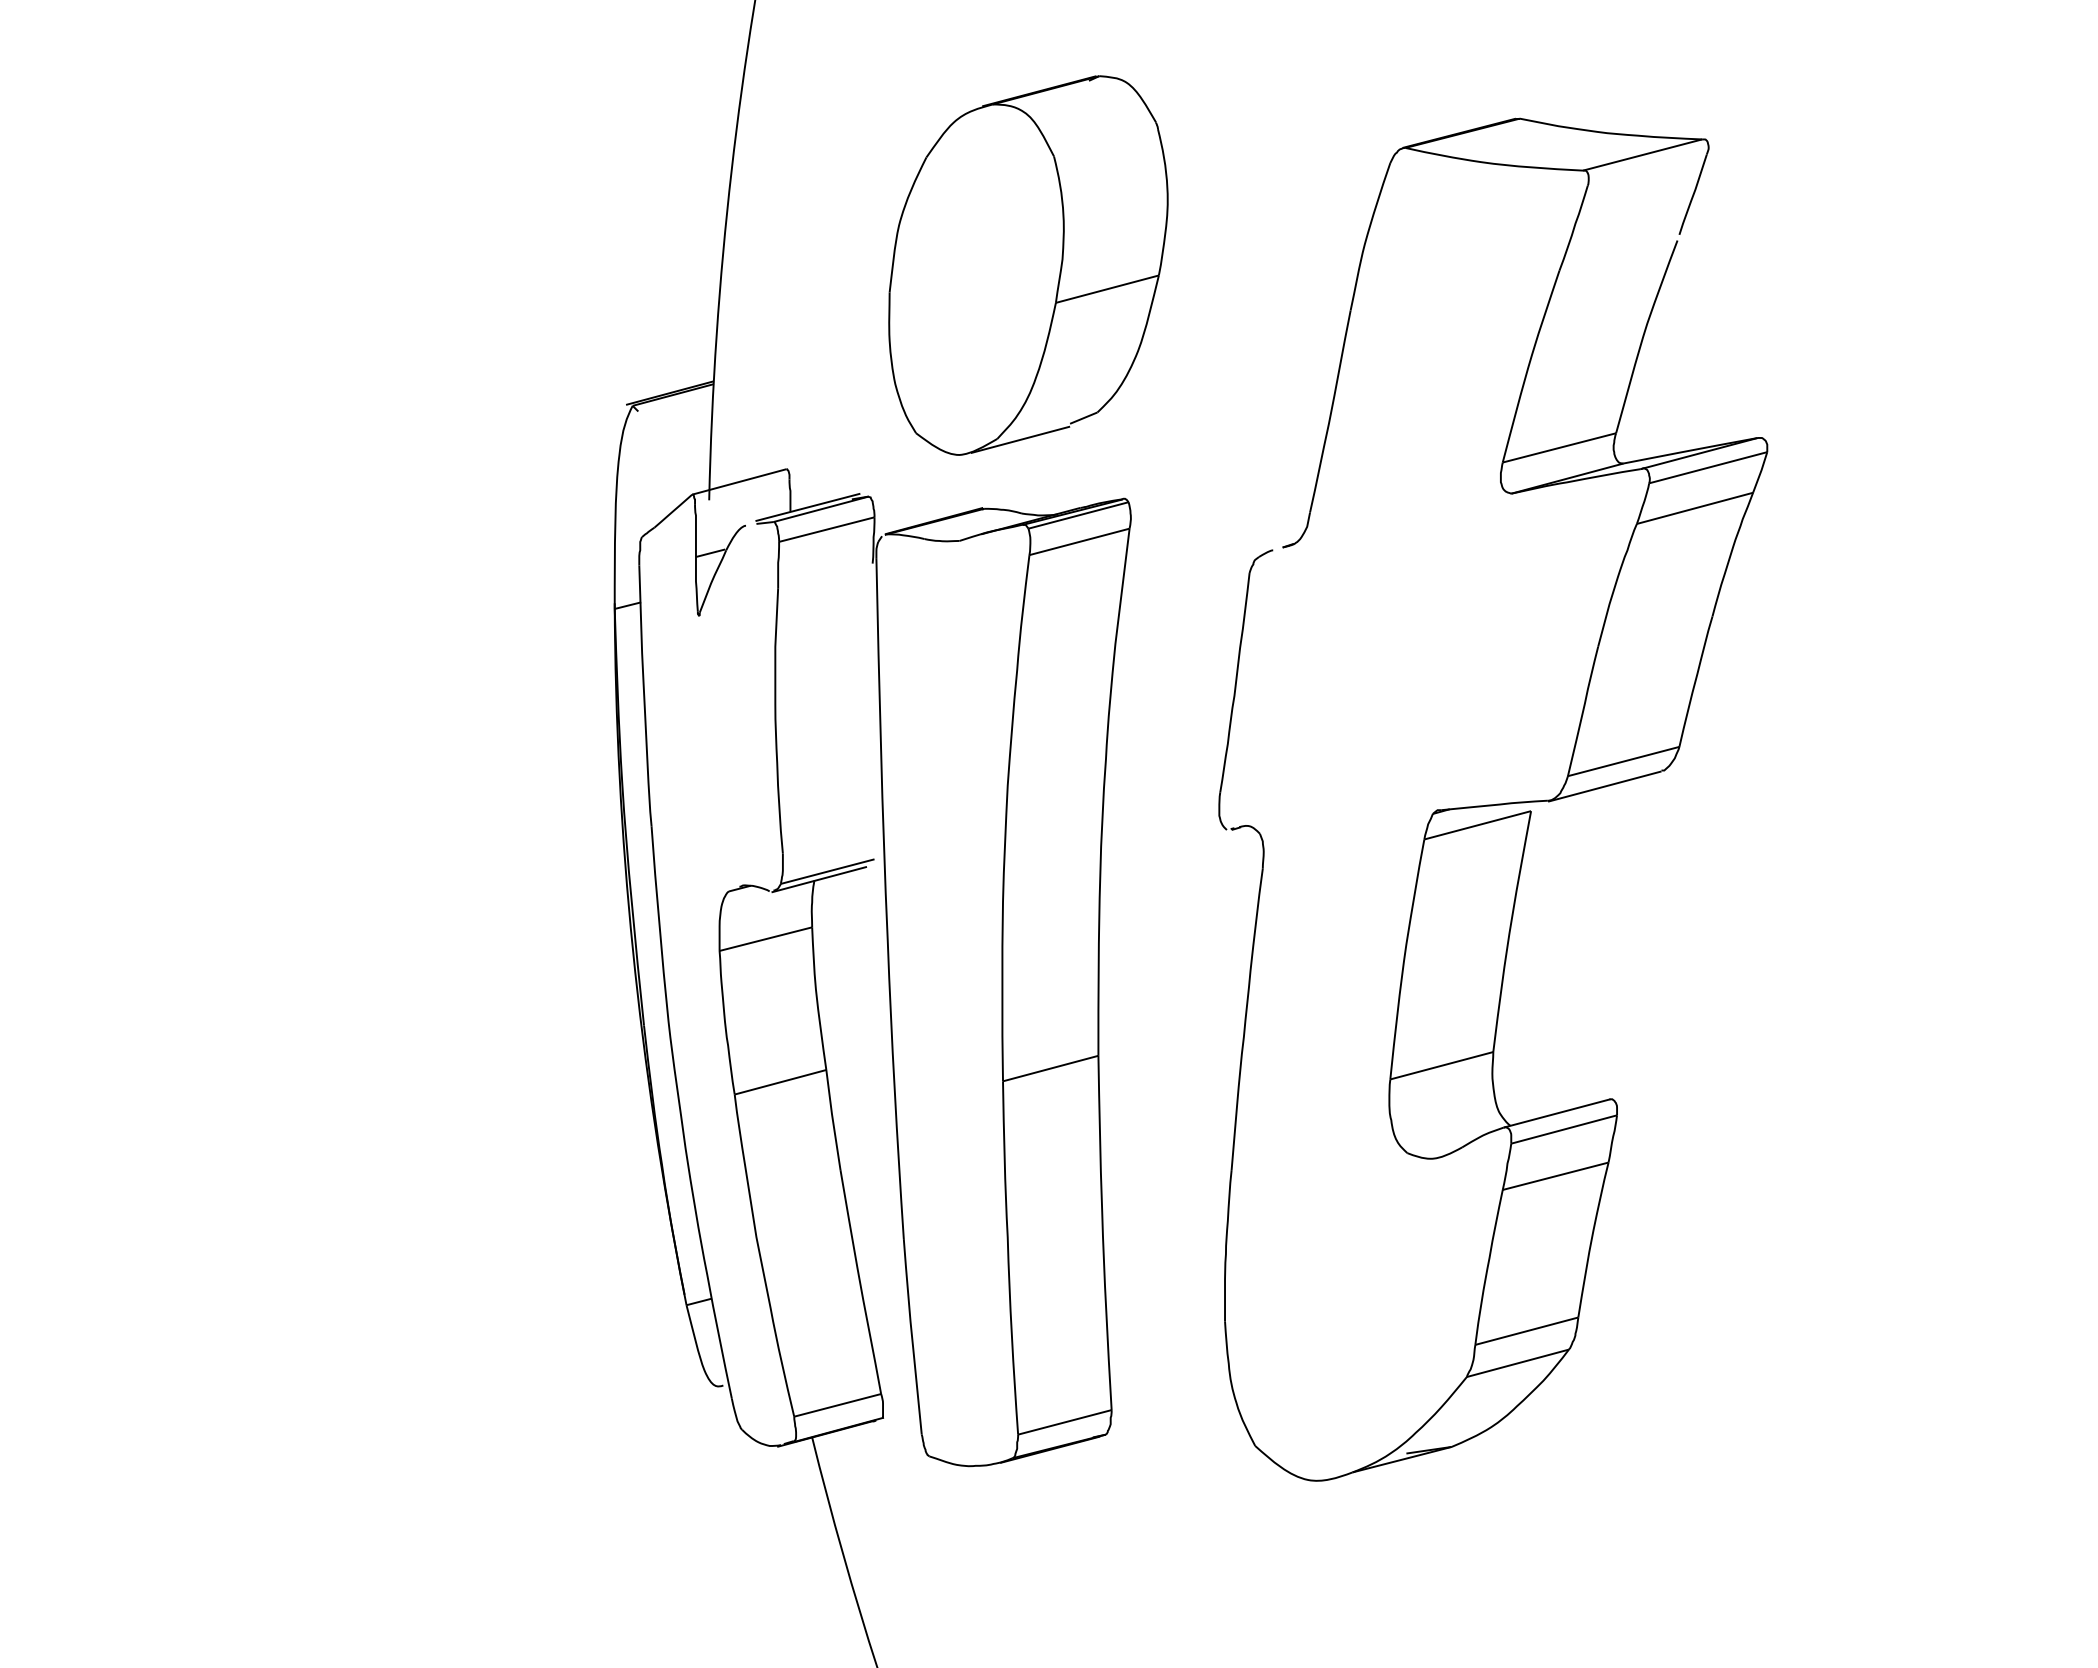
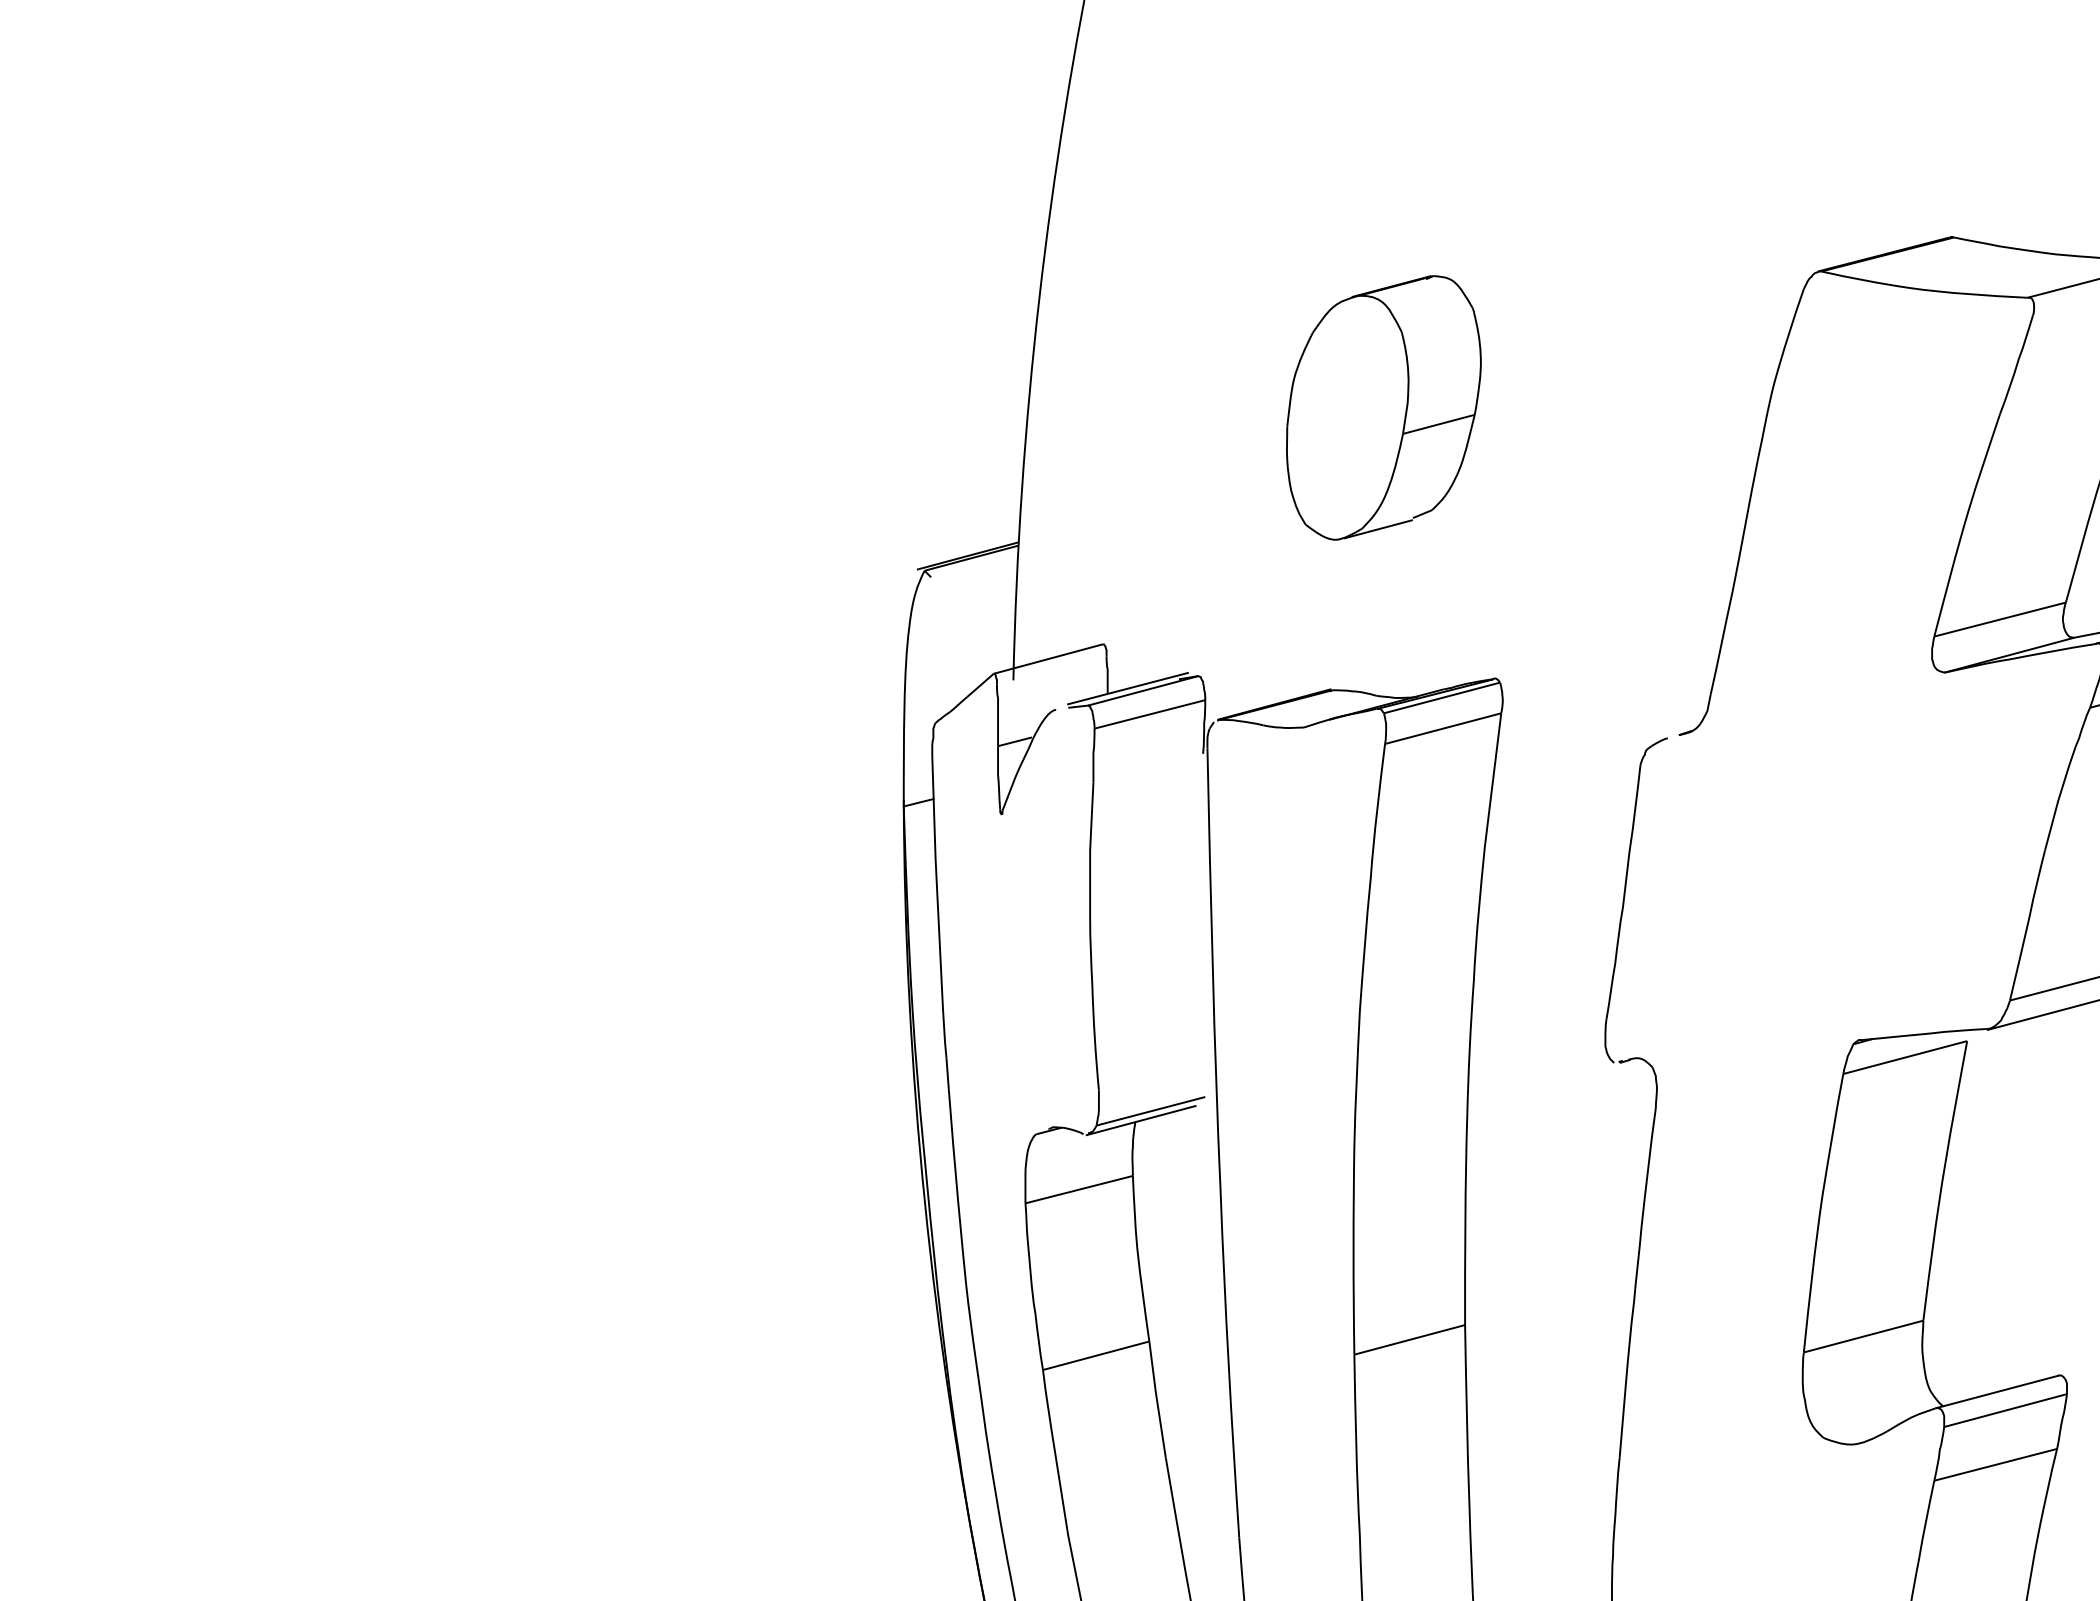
part: (1028, 265) -> (1383, 407), size x0.6

